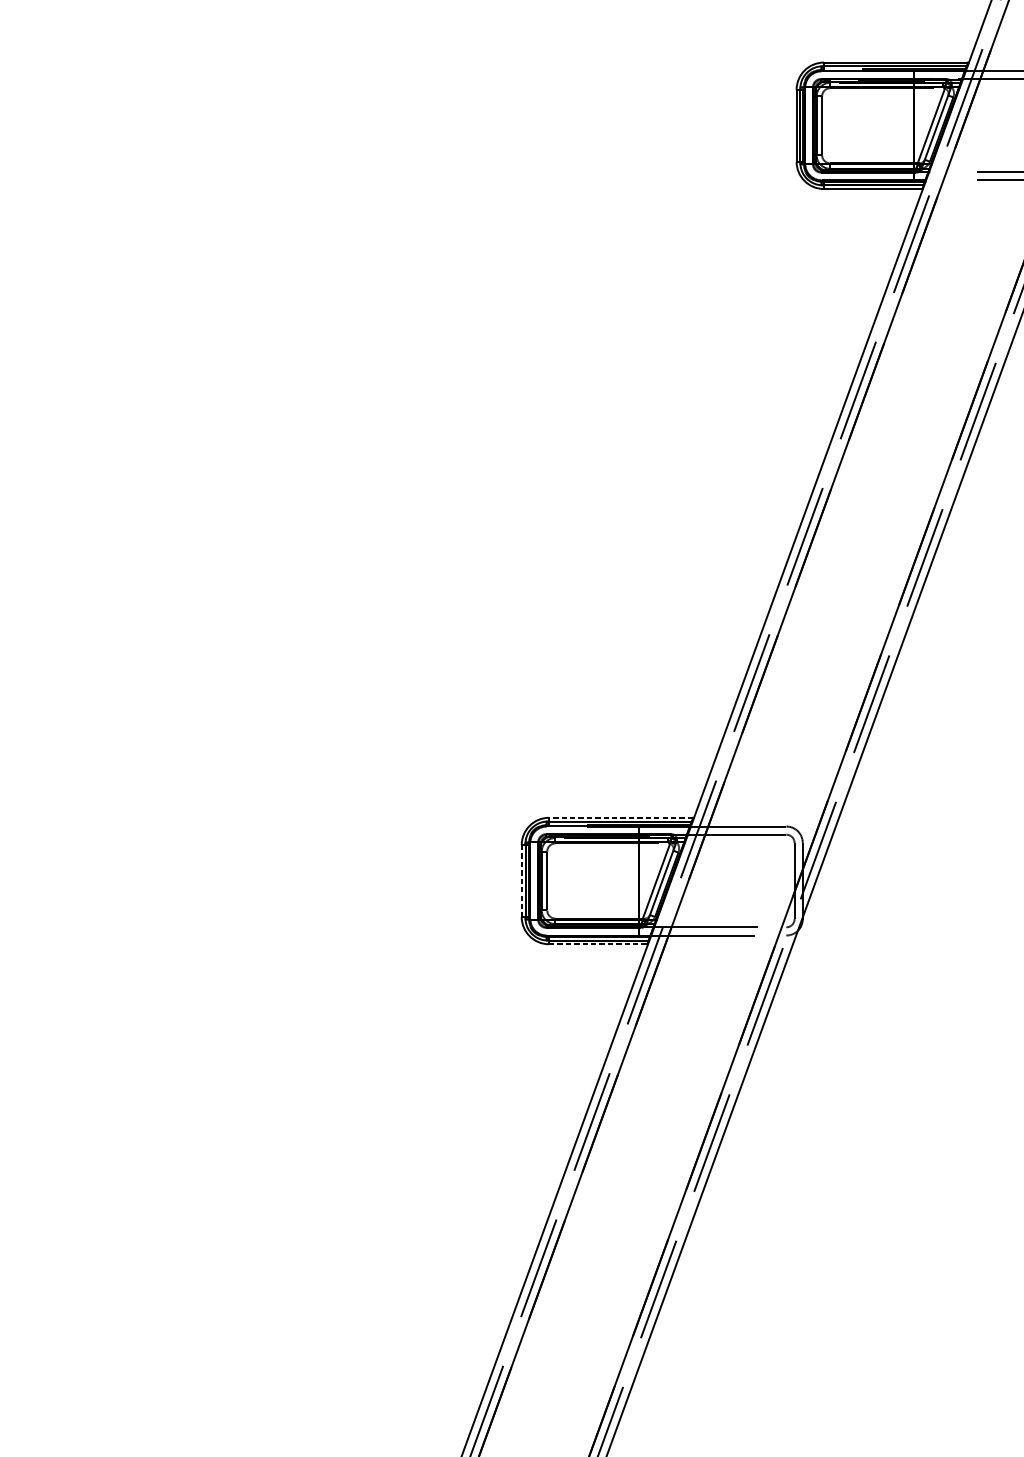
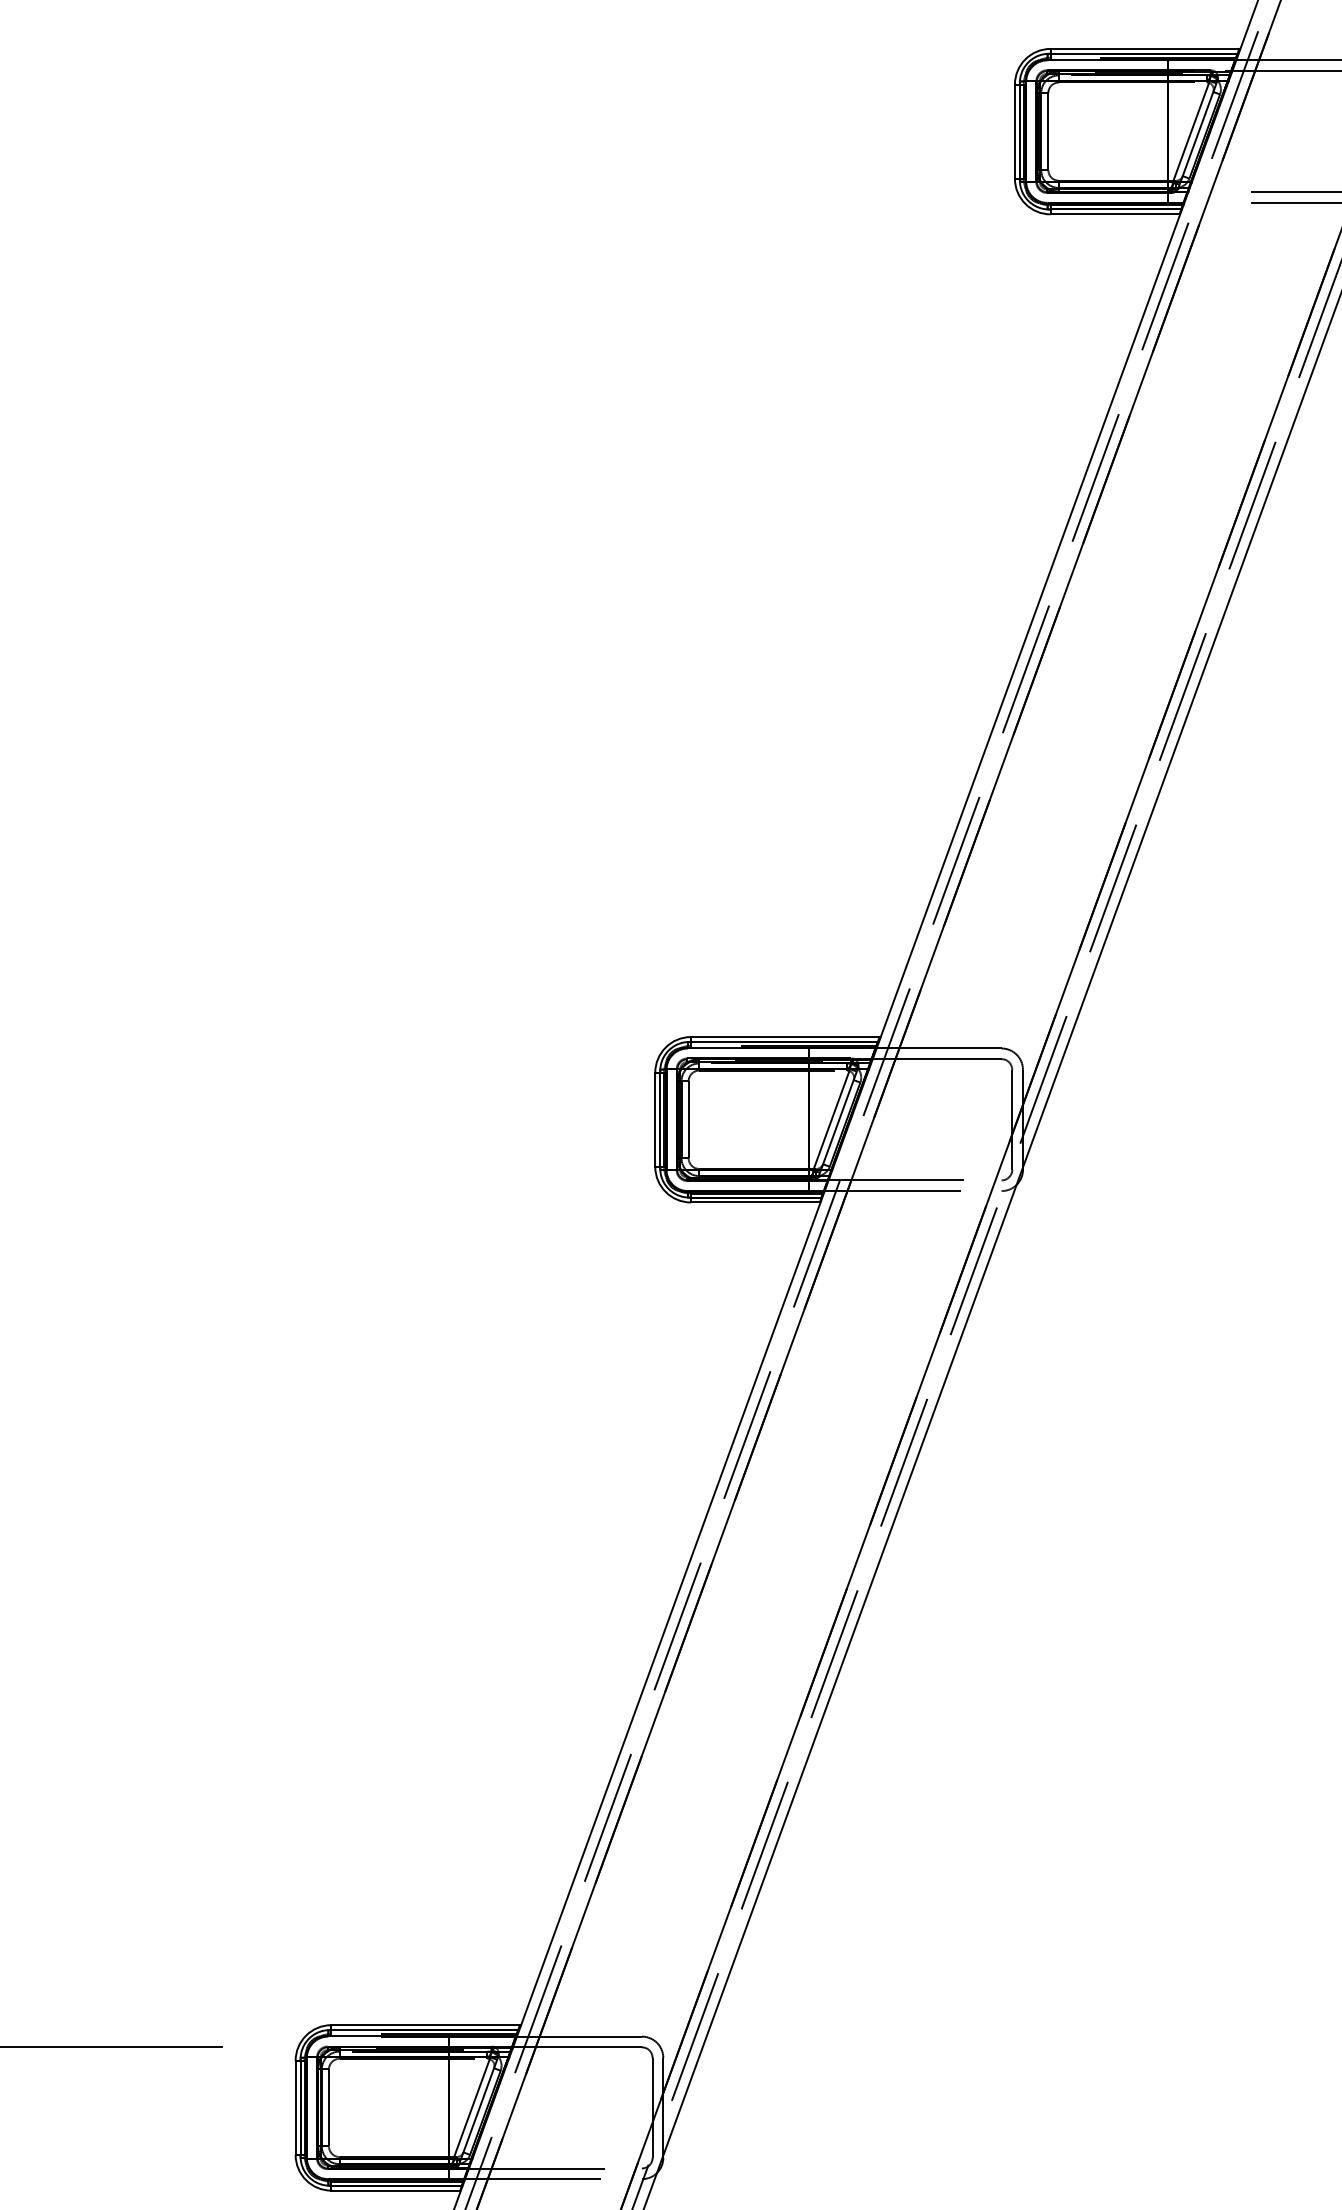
line: (620, 818) -> (784, 1037), dashed -> solid
line: (521, 881) -> (655, 1120), dashed -> solid
line: (598, 944) -> (755, 1202), dashed -> solid

